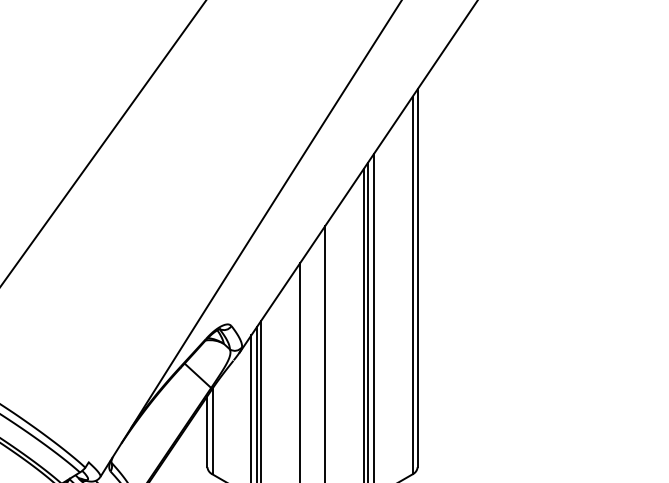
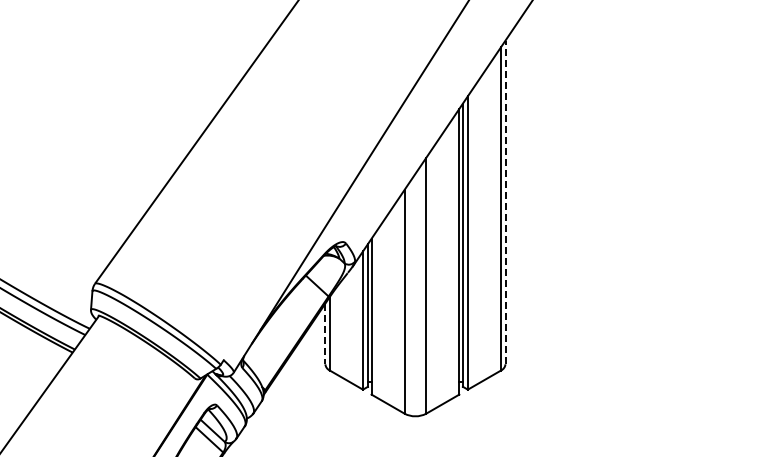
line: (417, 278) -> (505, 202), solid -> dashed
line: (207, 432) -> (325, 334), solid -> dashed

